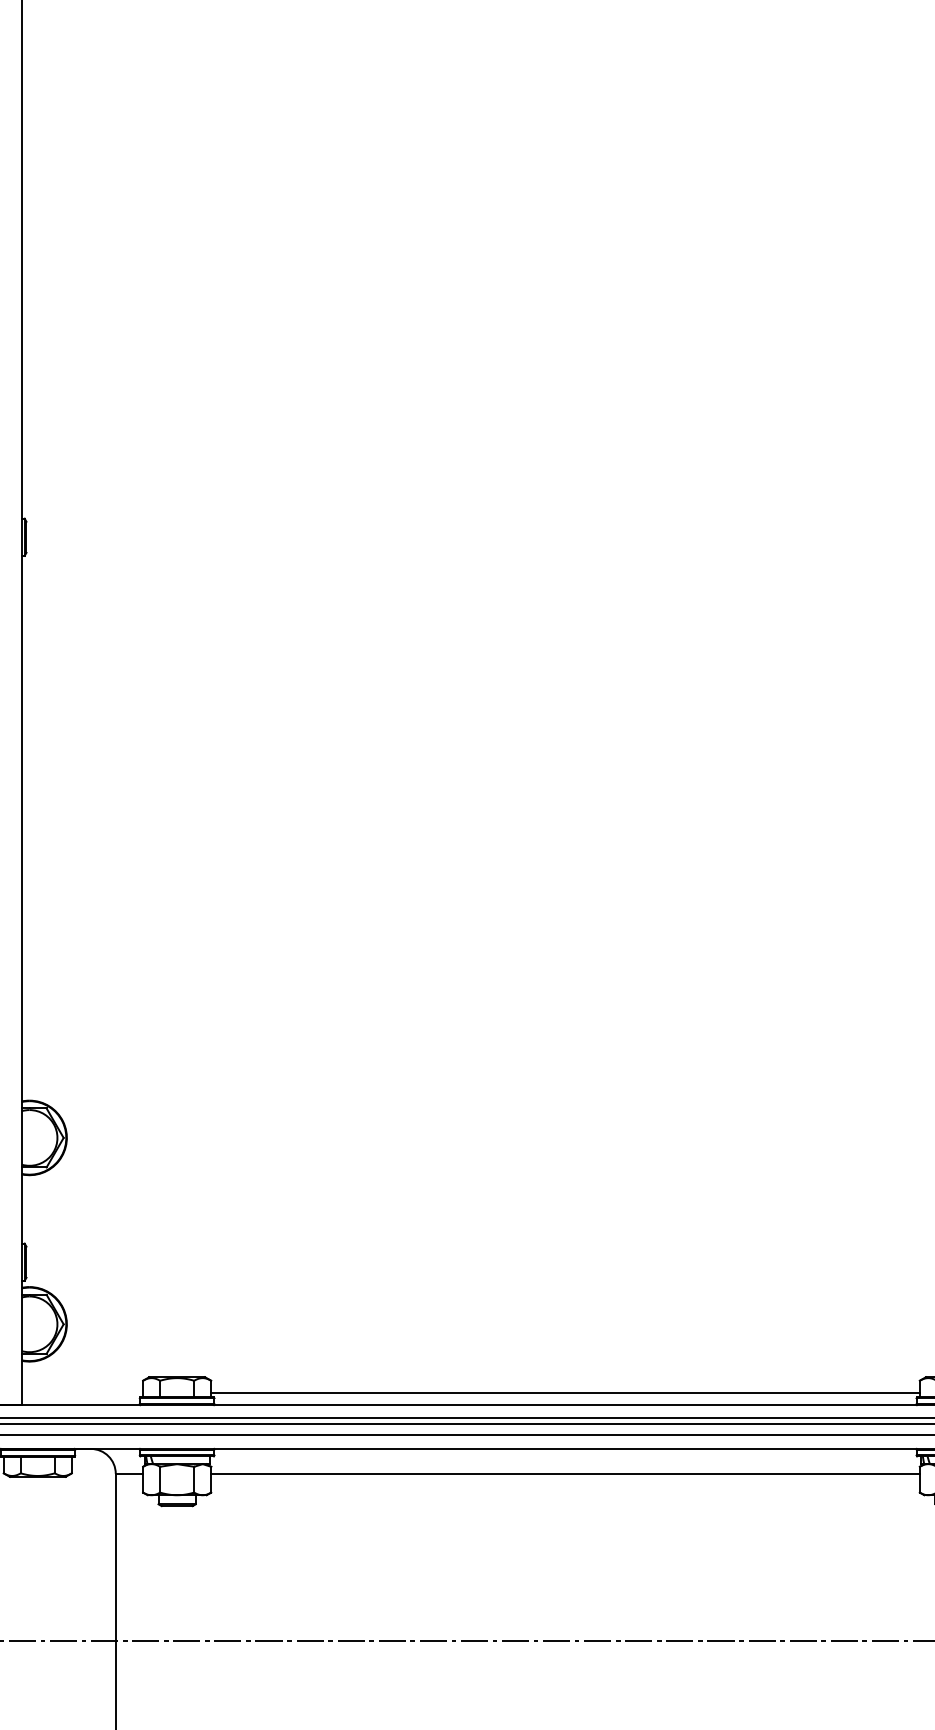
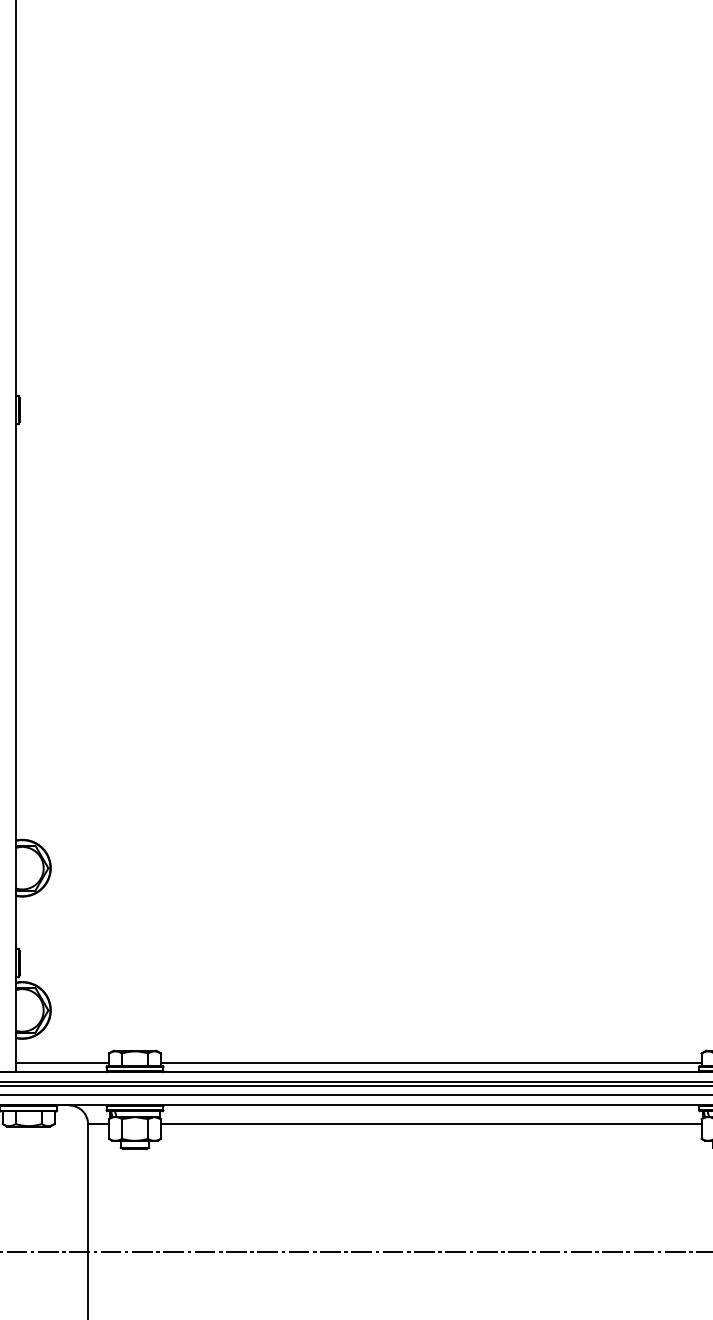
line: (82, 1392) -> (62, 1062), added

